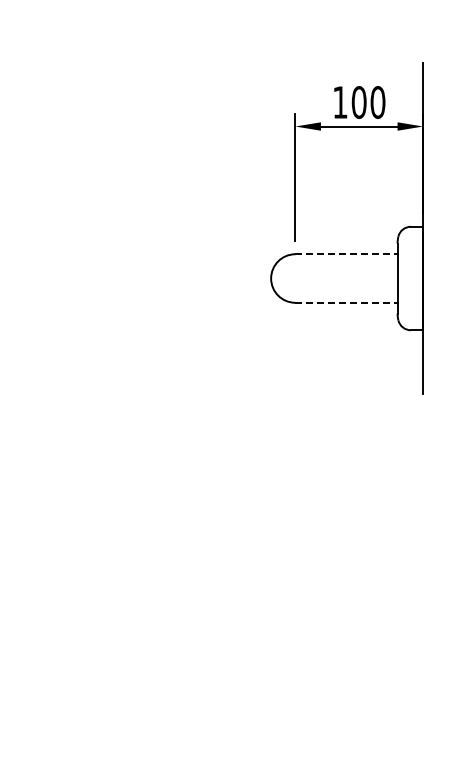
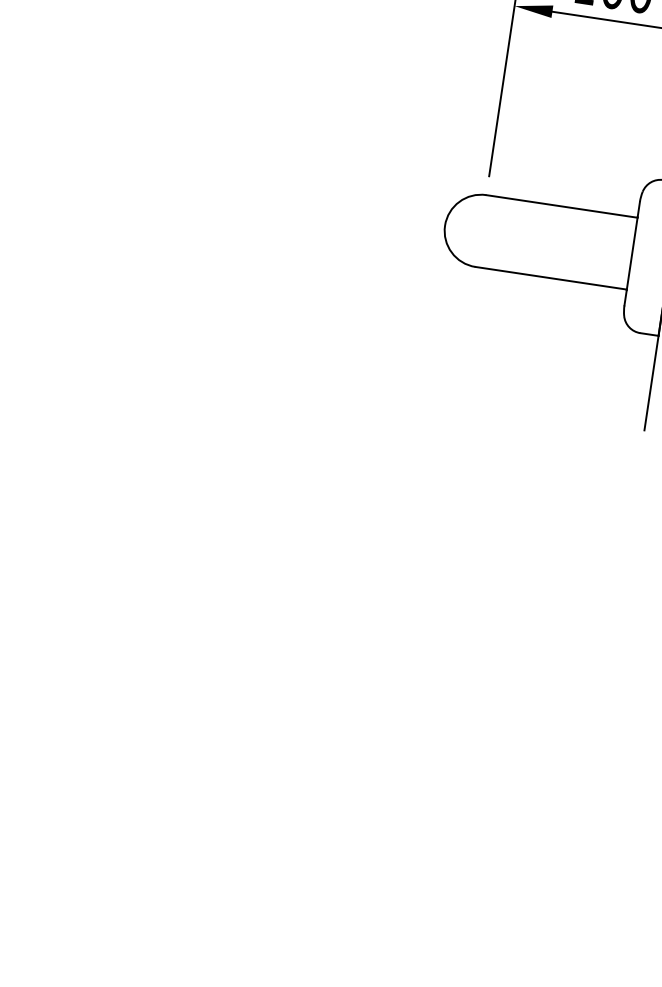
line: (346, 254) -> (561, 206), dashed -> solid
line: (346, 302) -> (551, 277), dashed -> solid

